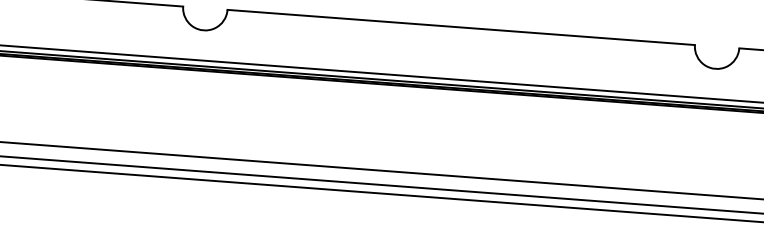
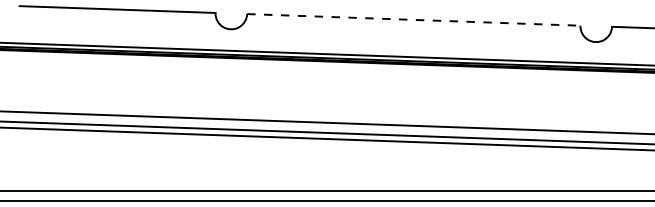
line: (460, 26) -> (413, 19), solid -> dashed

